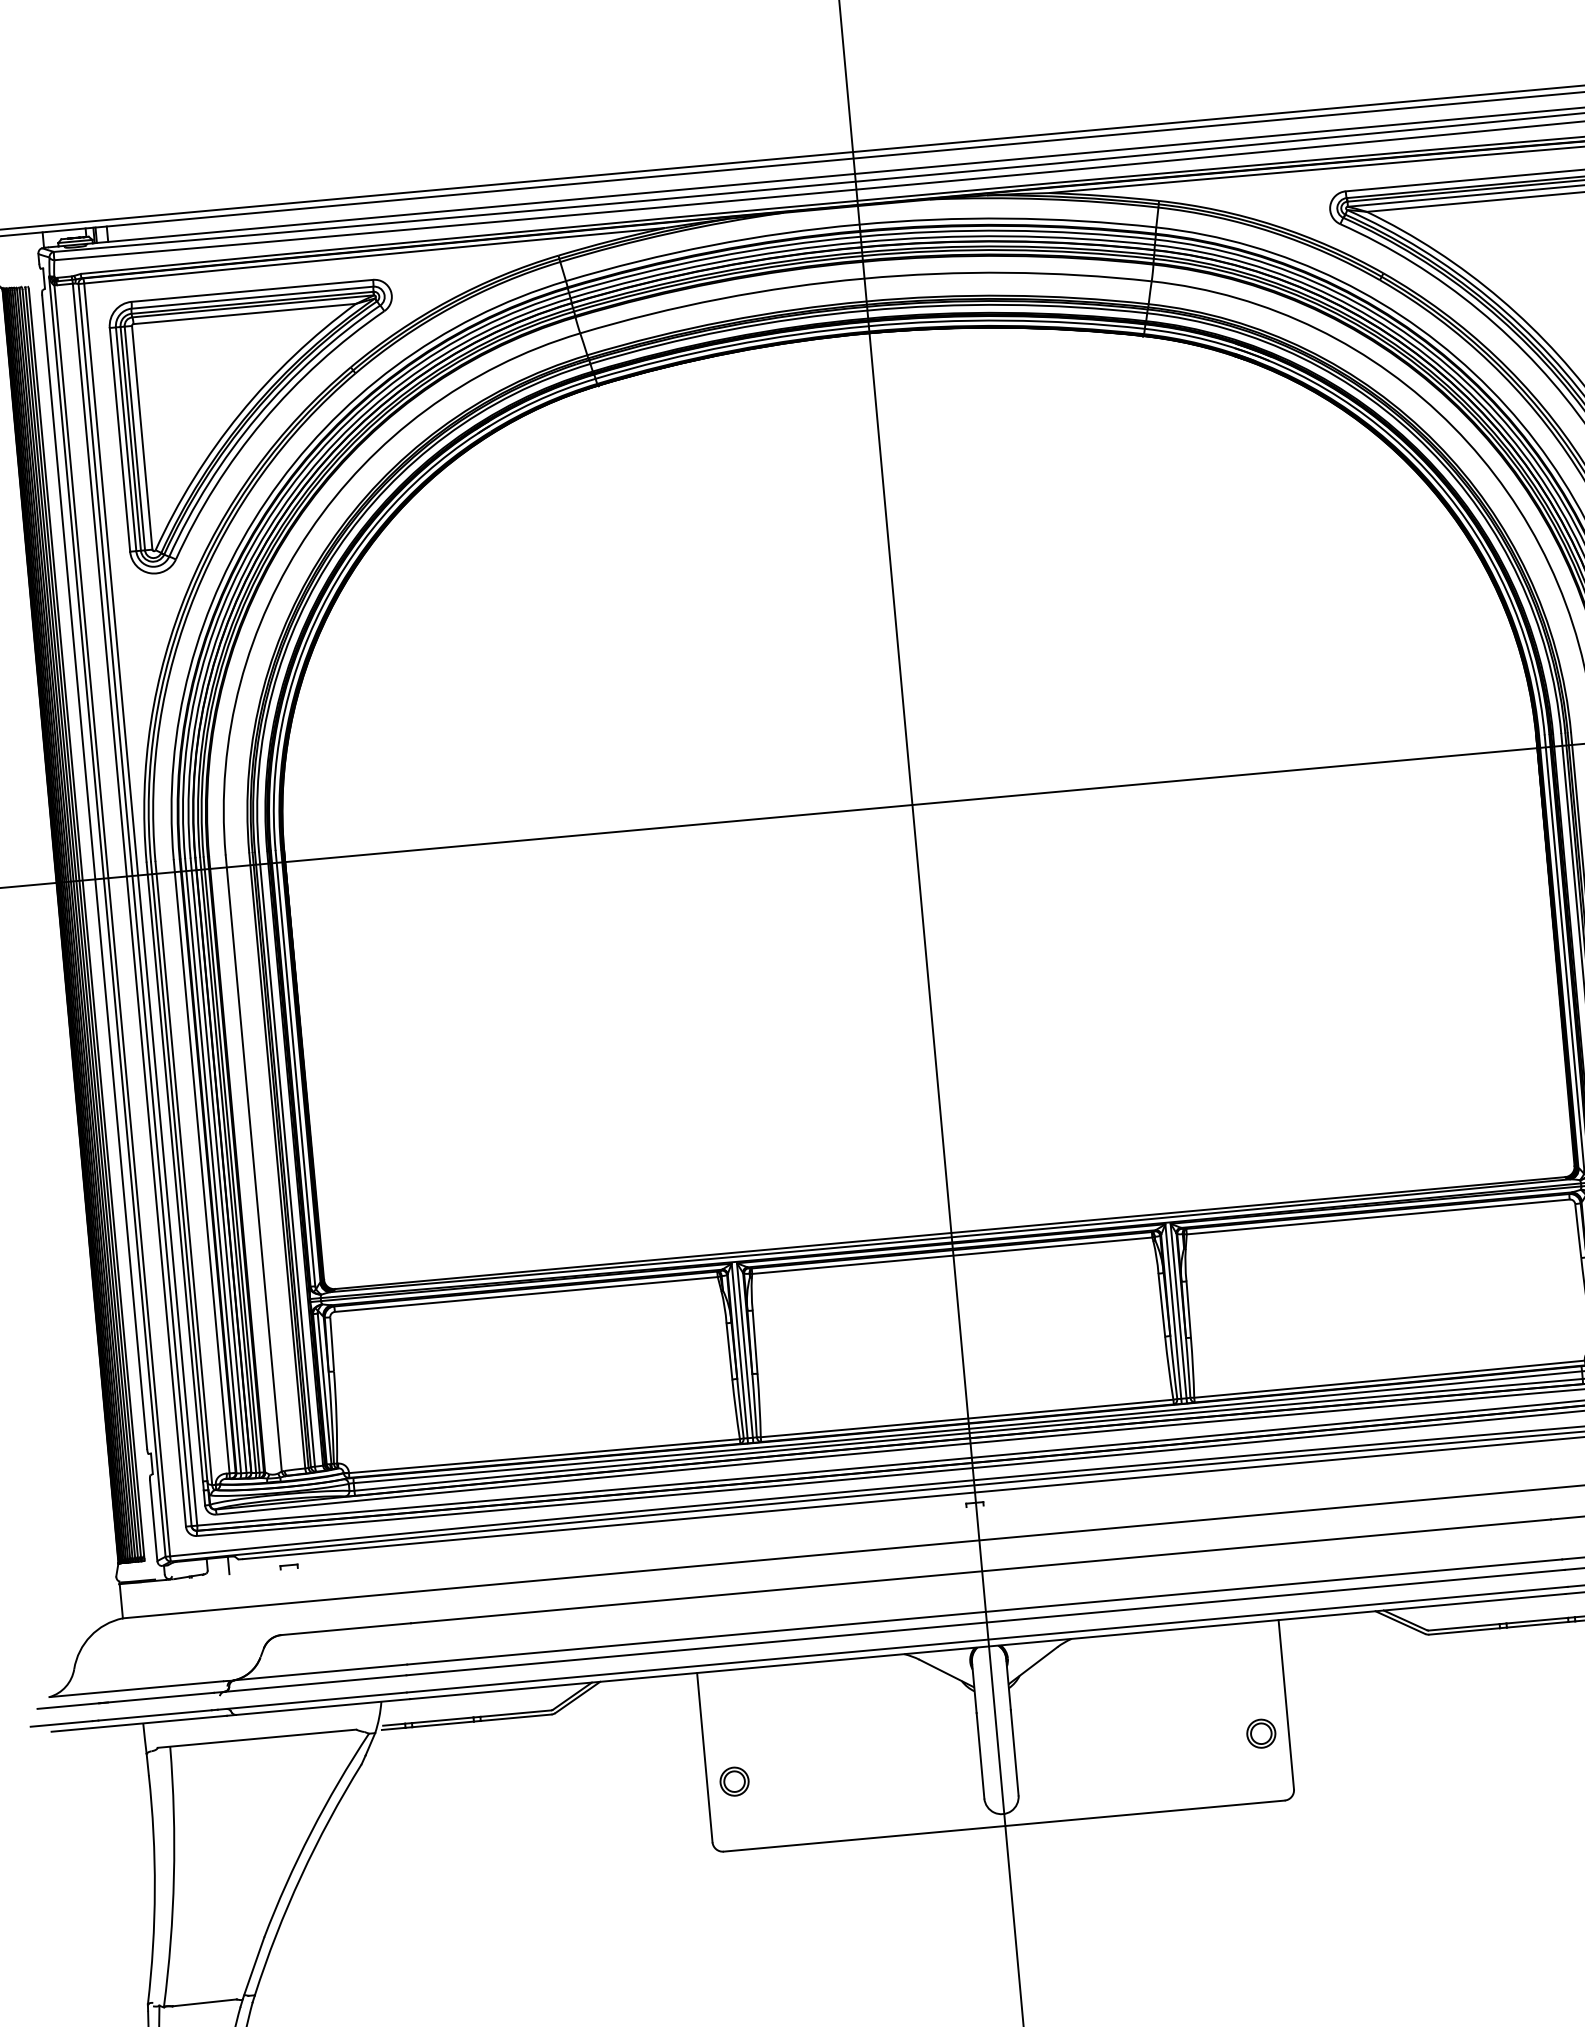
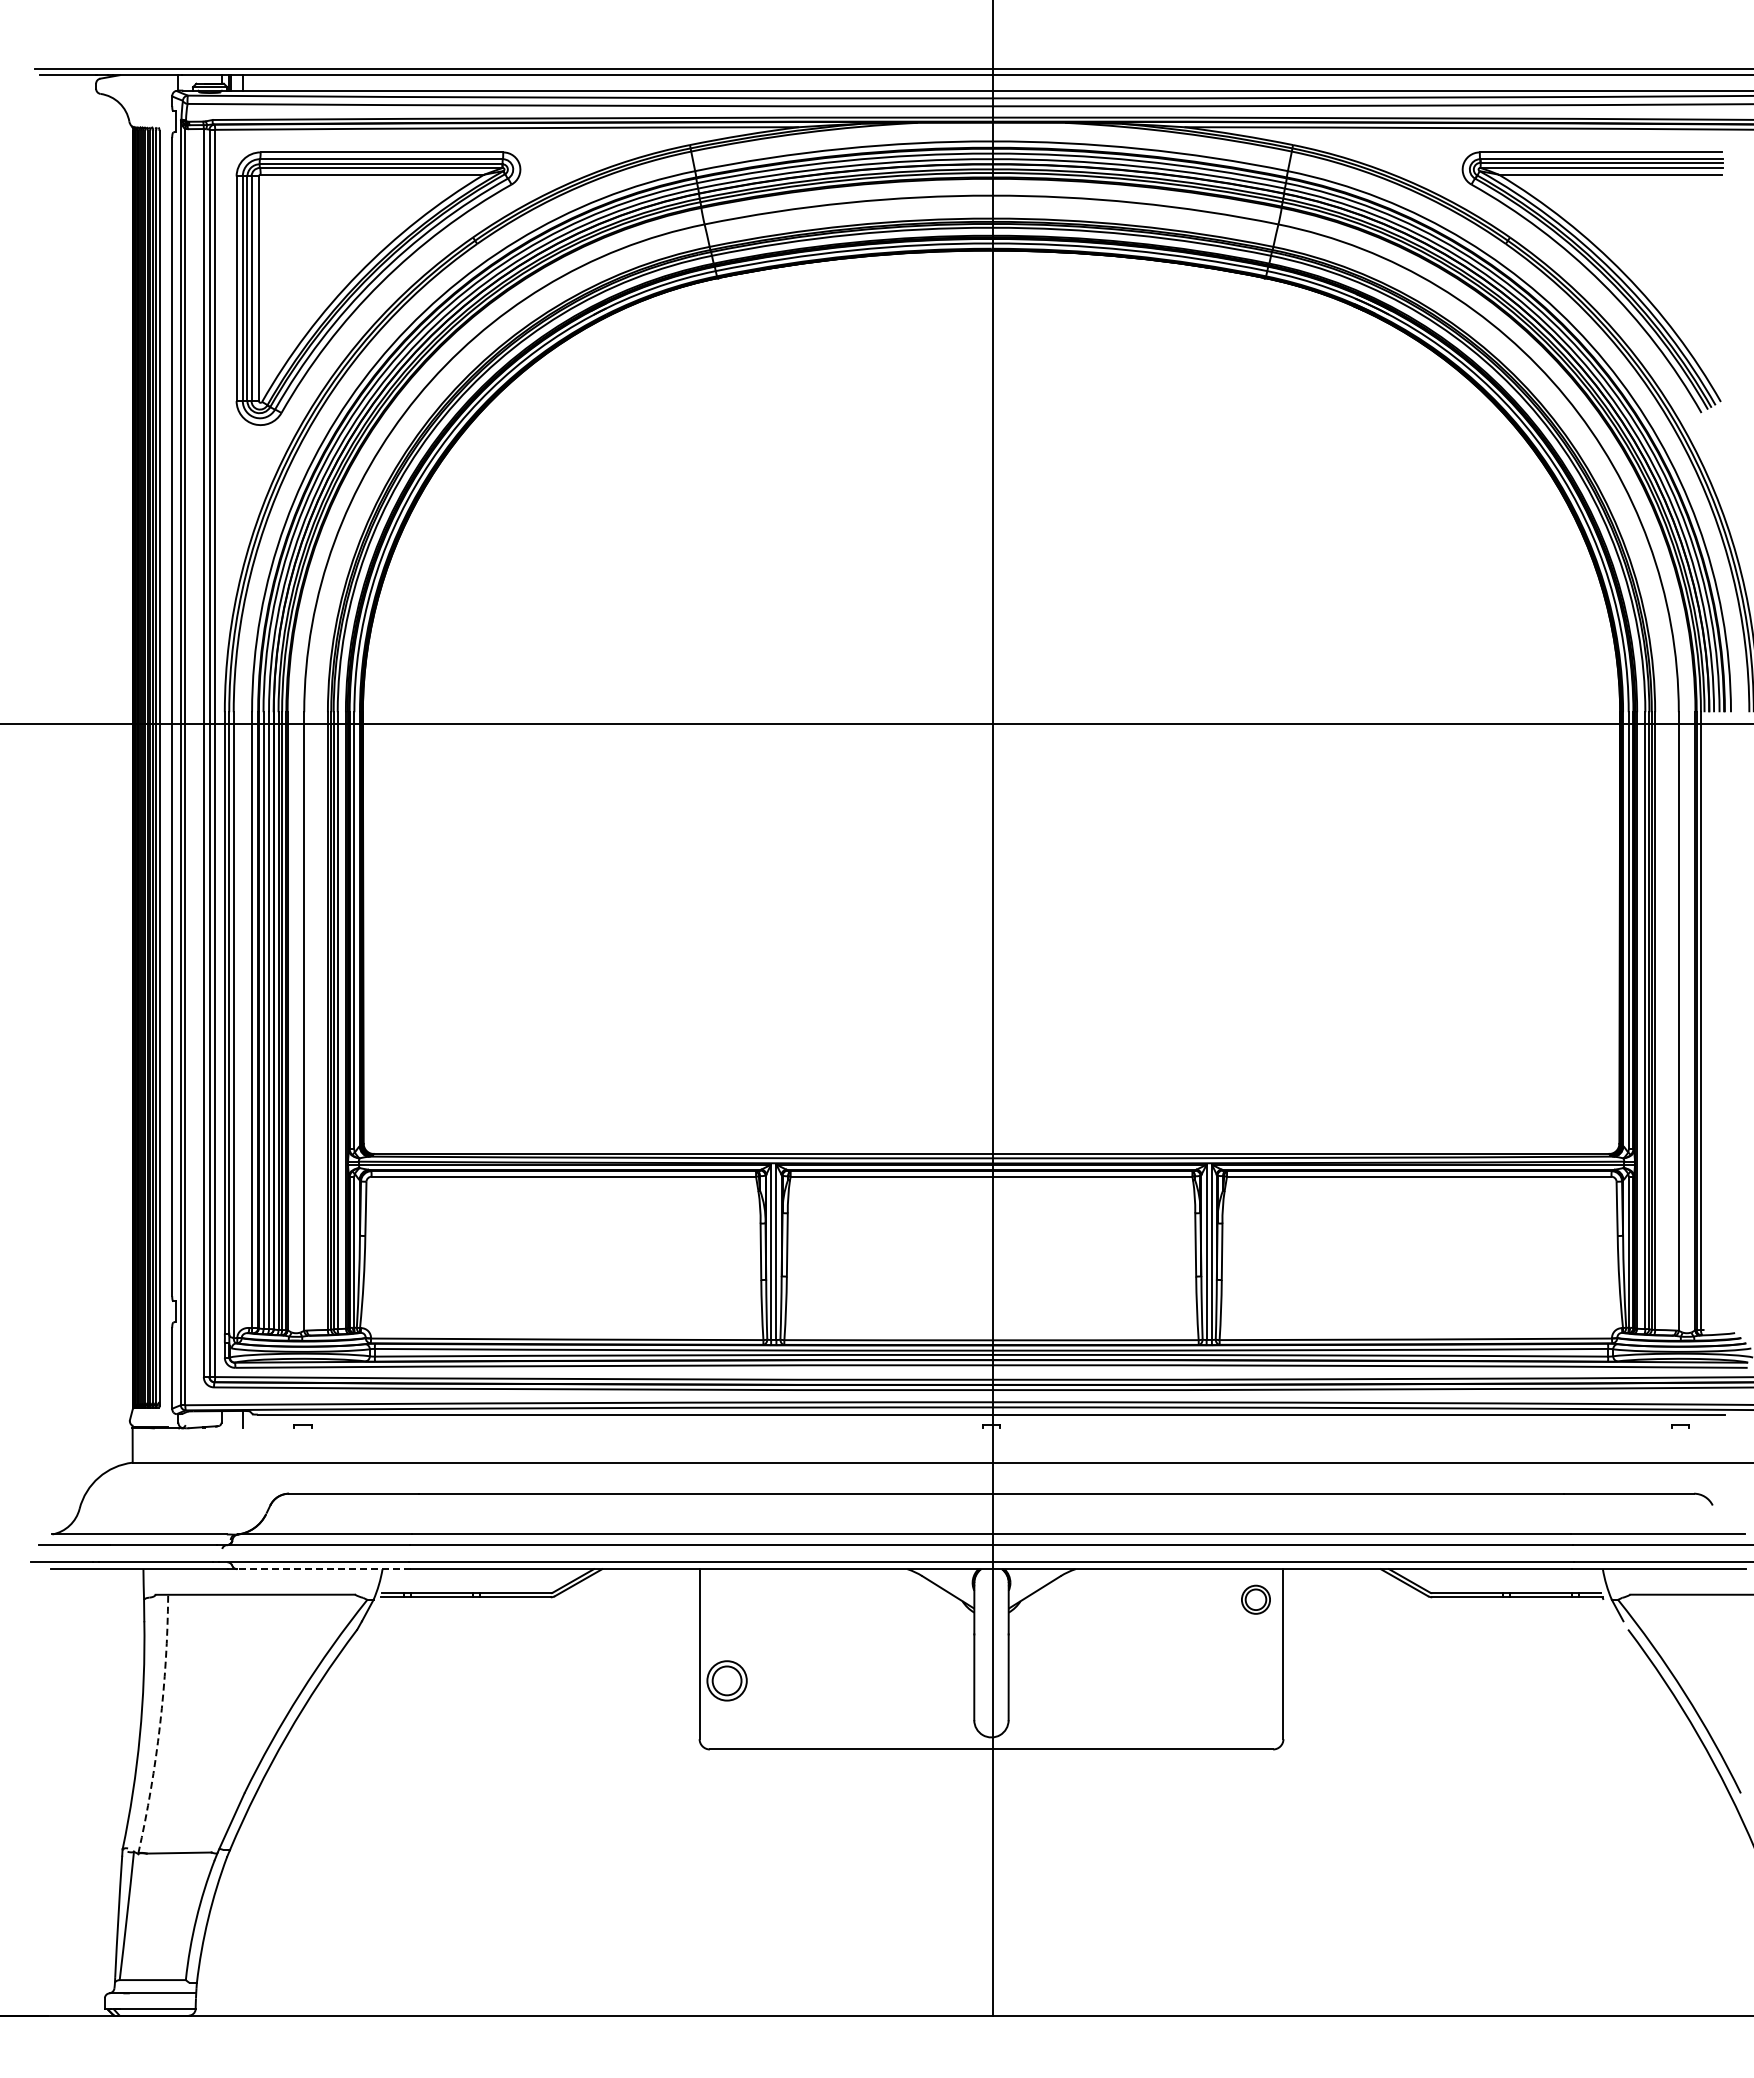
line: (322, 1707) -> (323, 1569), solid -> dashed
part: (1260, 1733) -> (1255, 1599), moved
part: (733, 1781) -> (726, 1680), size x1.4
arc: (174, 1876) -> (160, 1724), solid -> dashed

